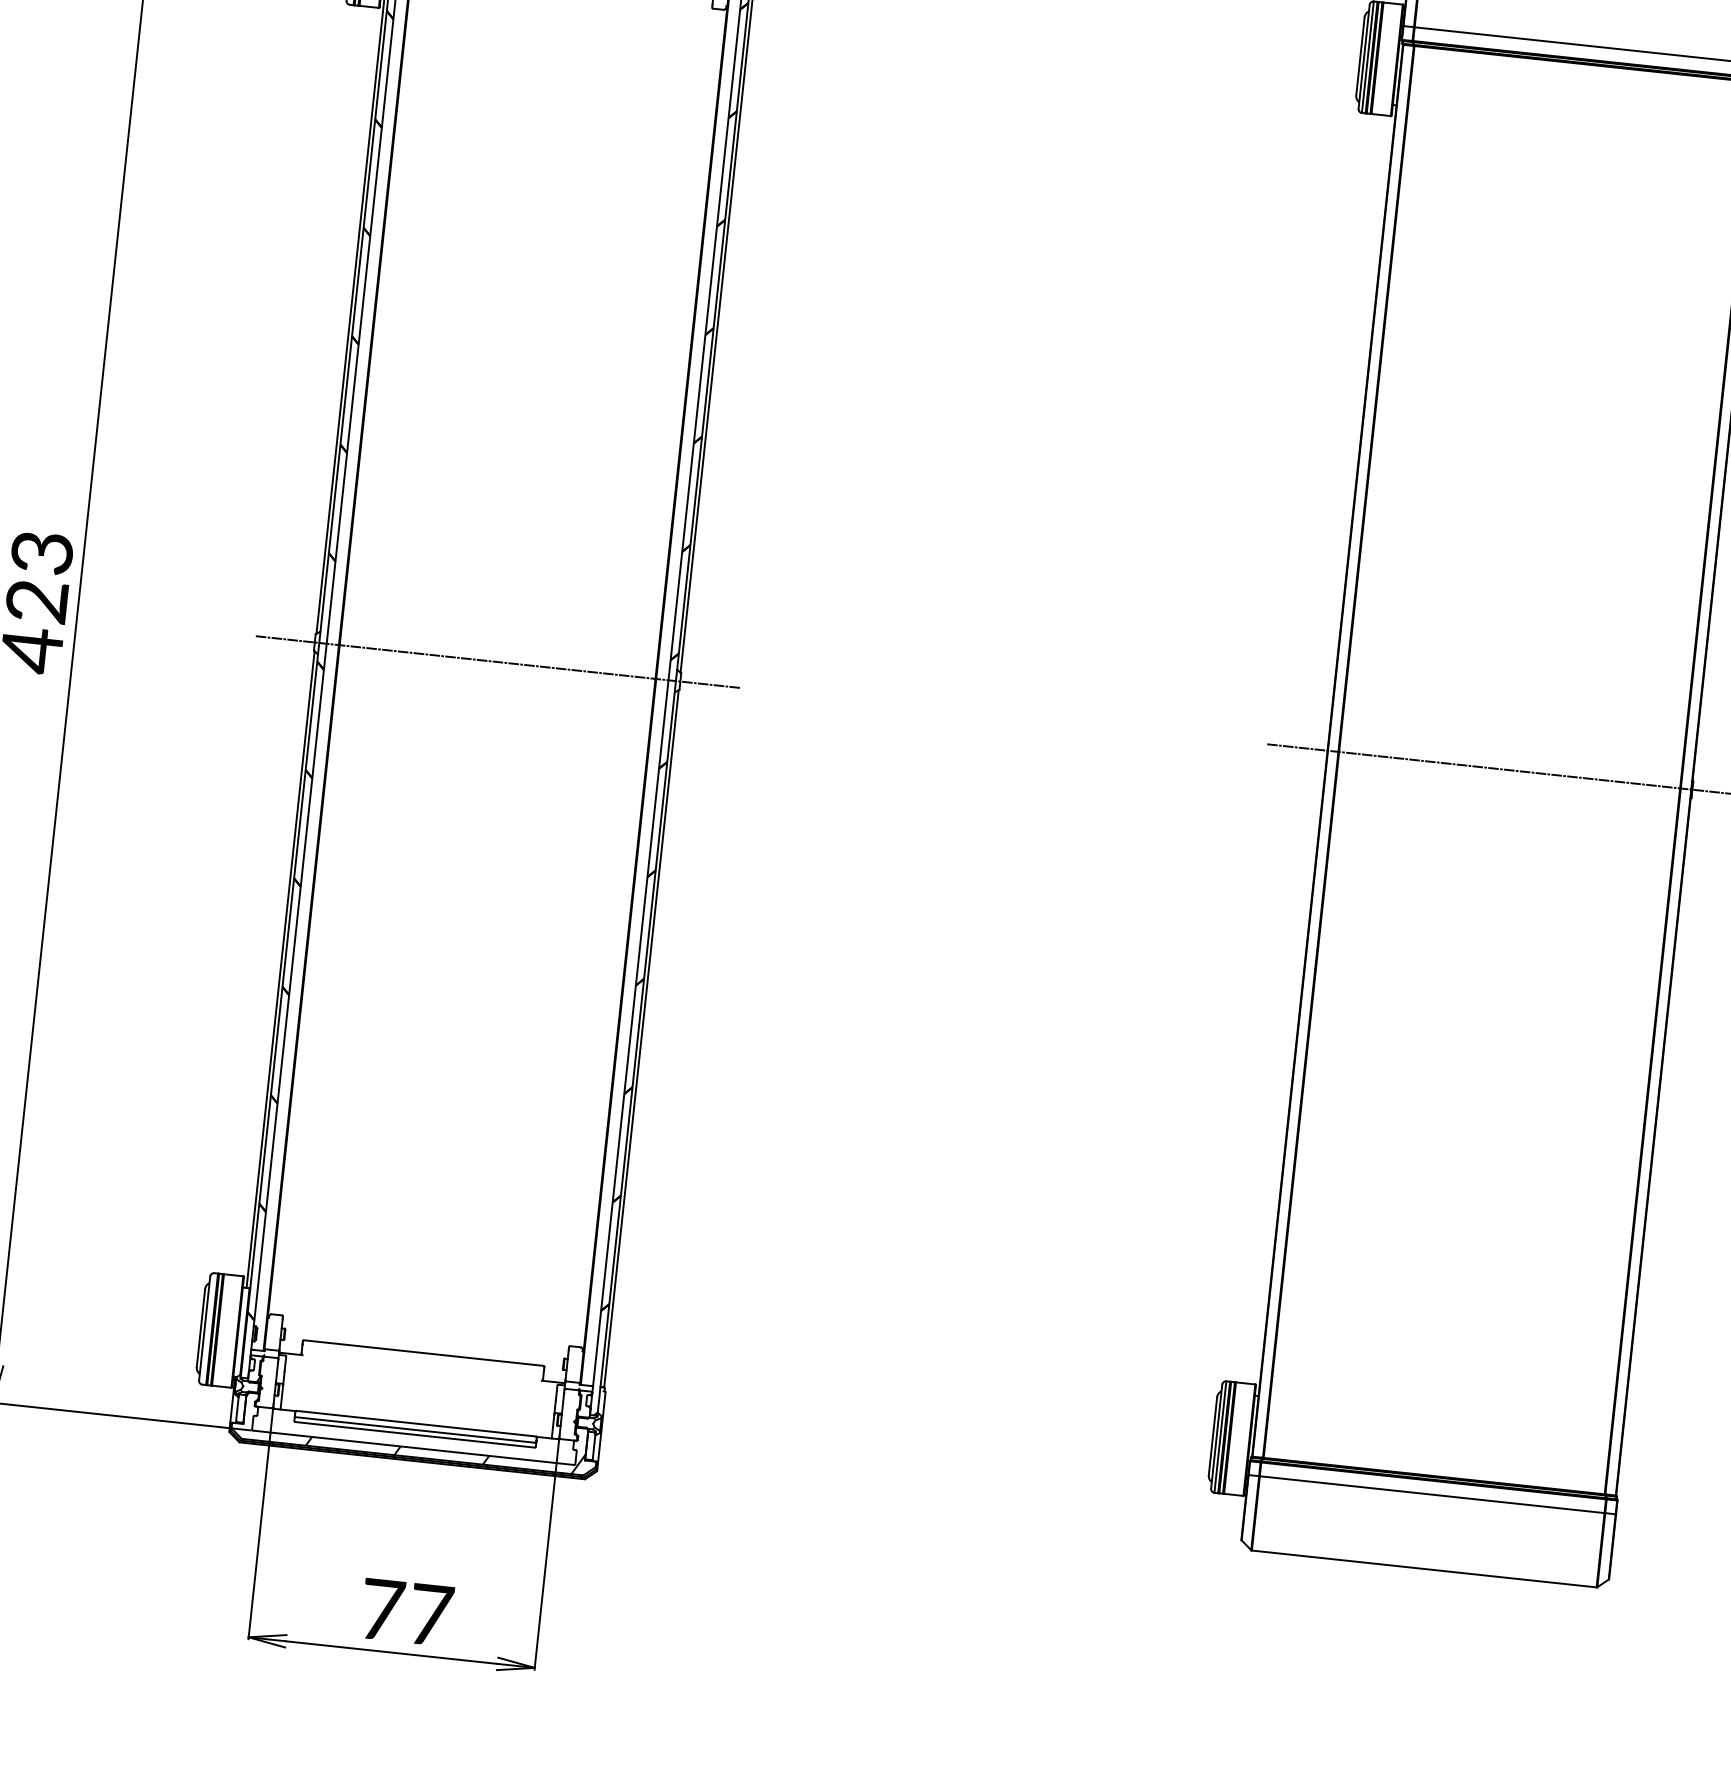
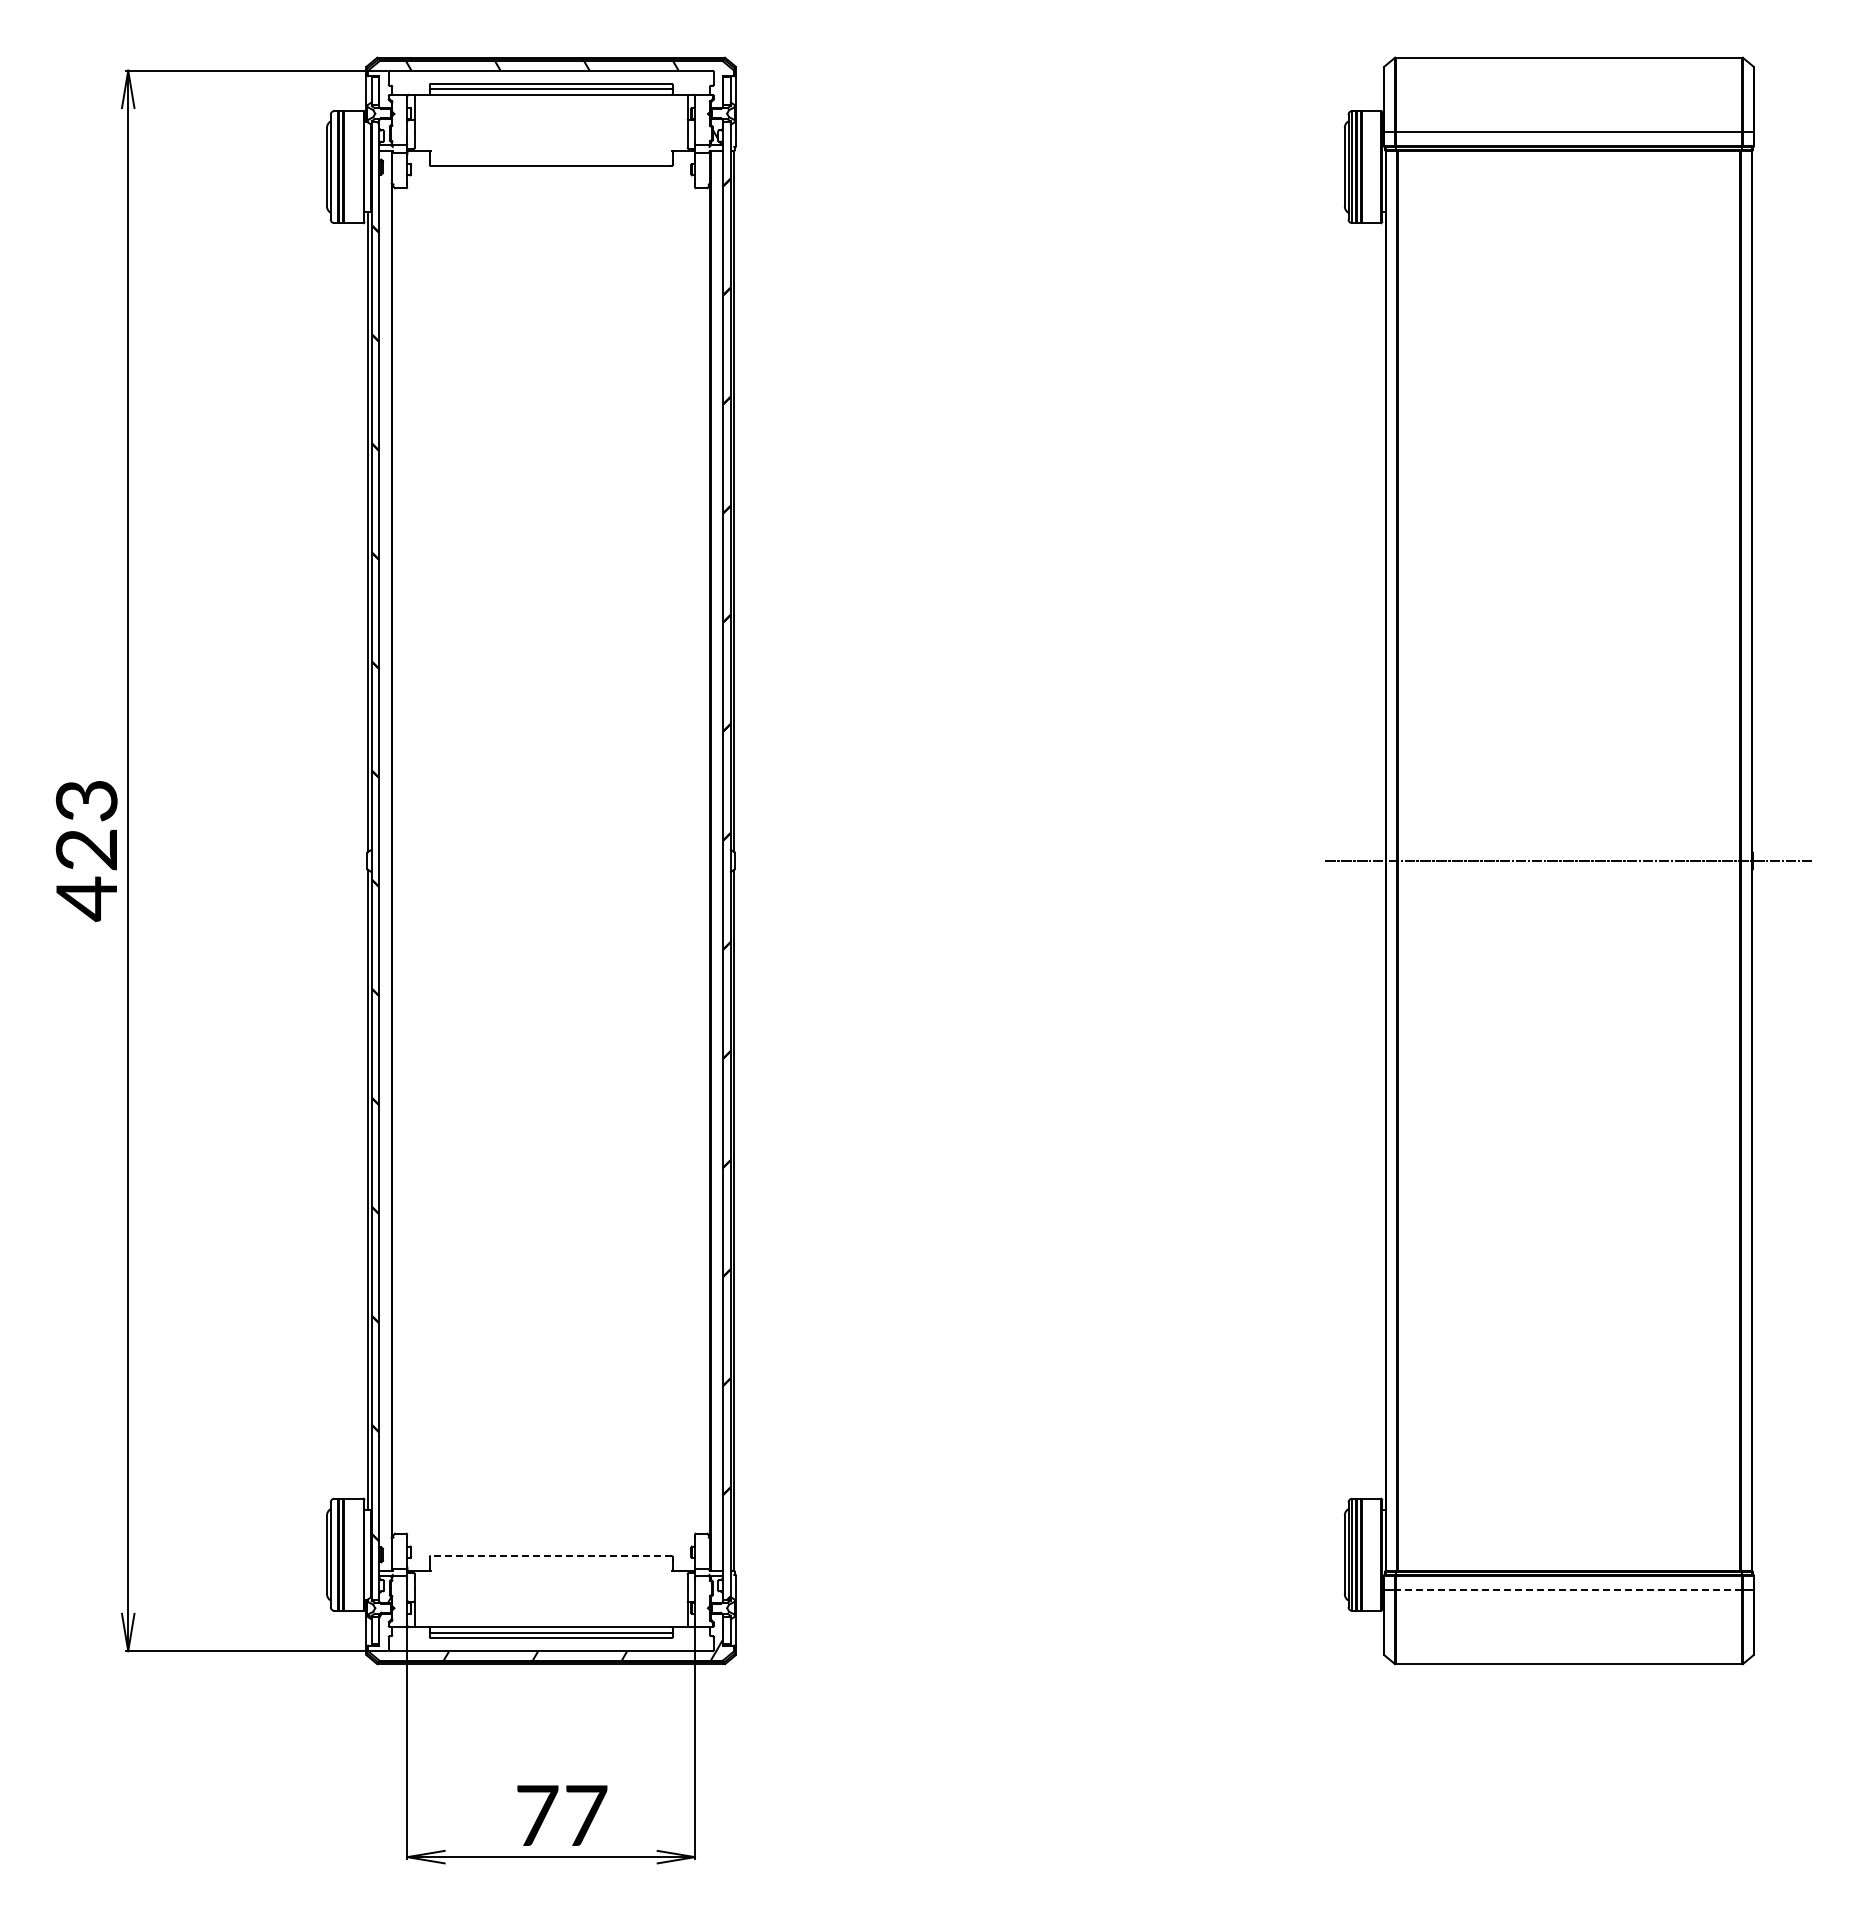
line: (496, 661) -> (550, 860), removed
line: (423, 1352) -> (550, 1555), solid -> dashed
line: (1431, 1494) -> (1568, 1589), solid -> dashed

